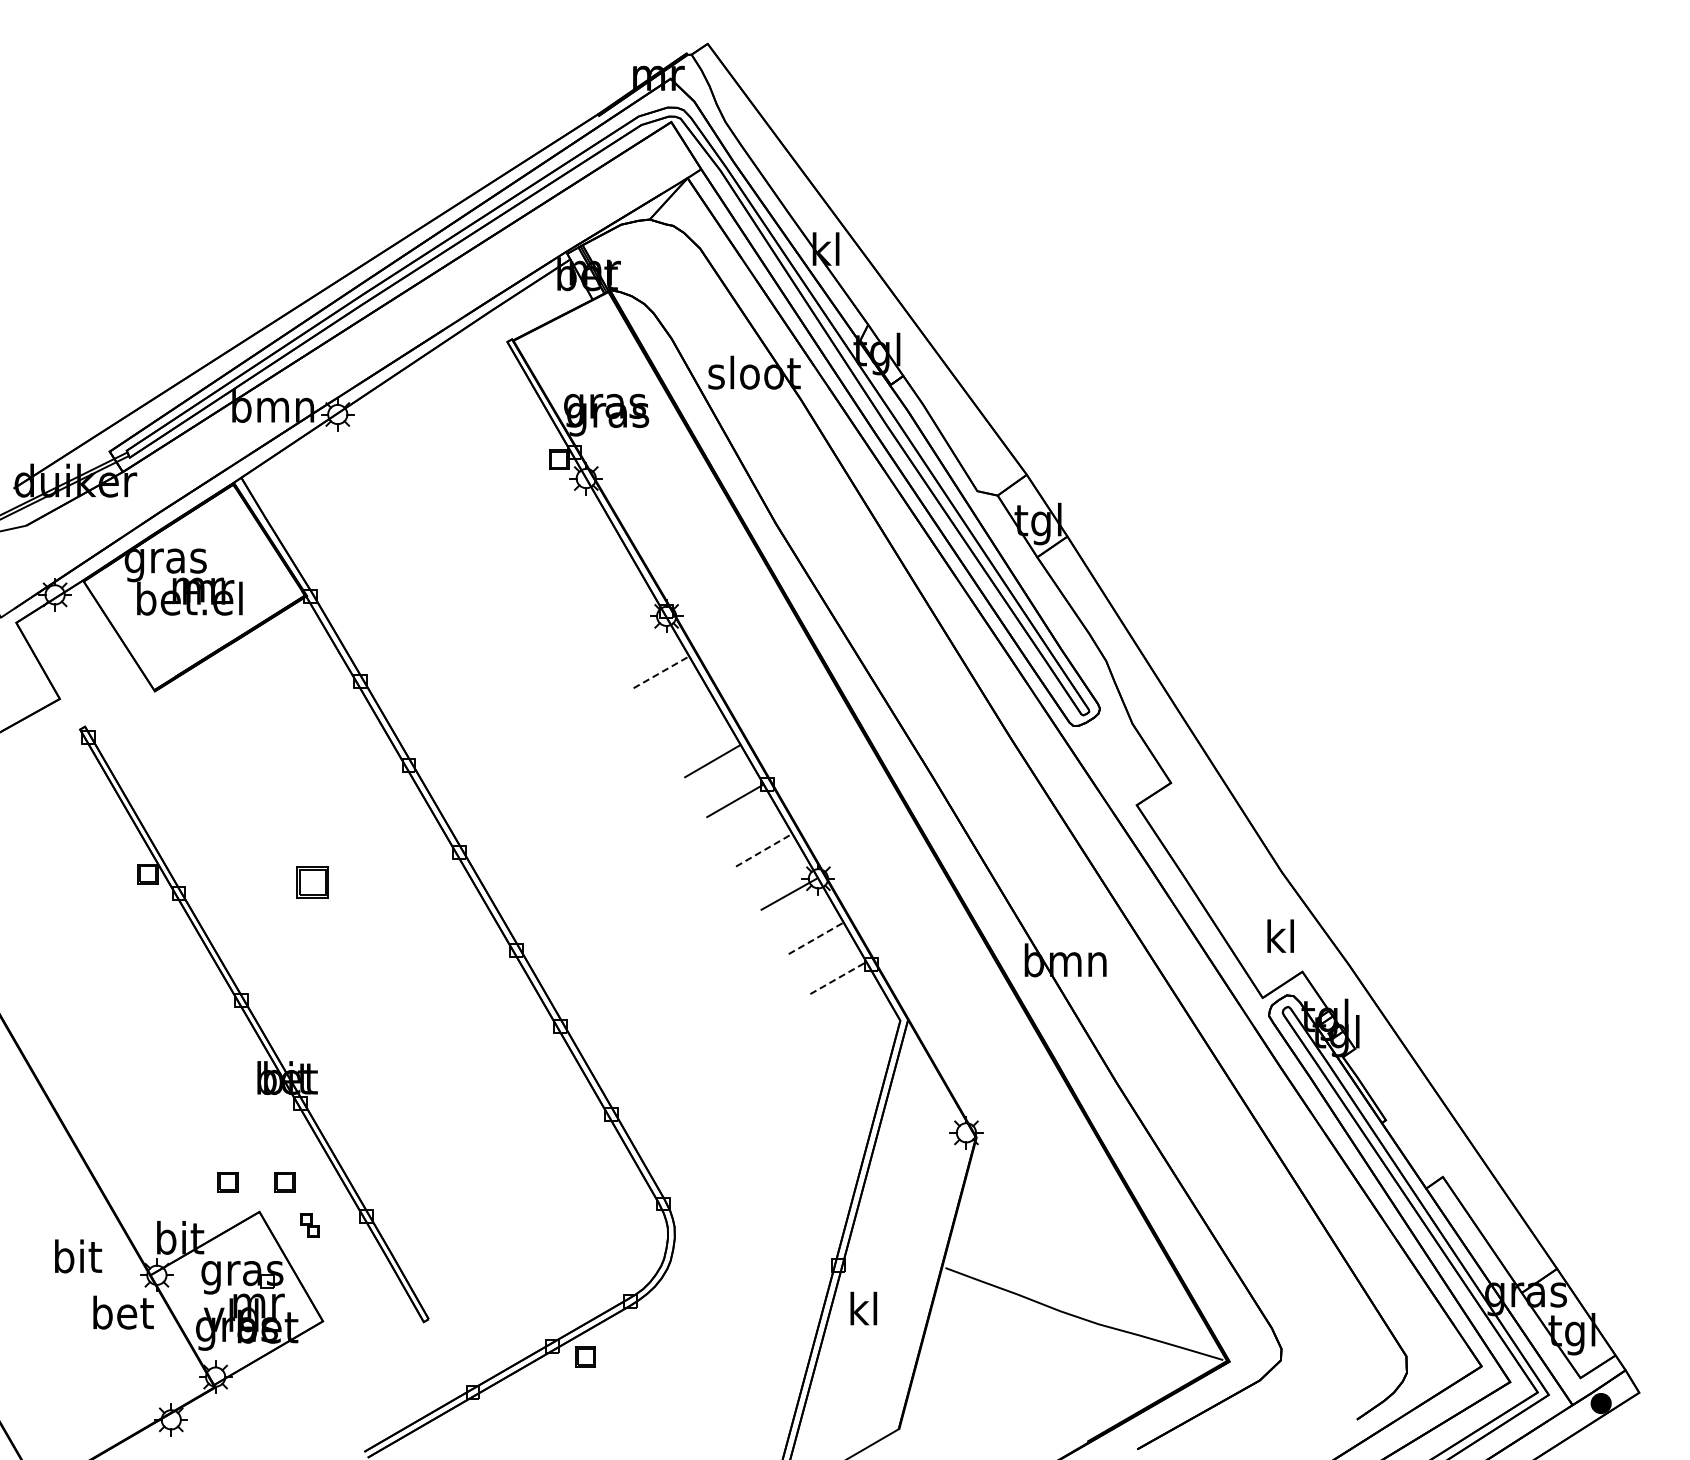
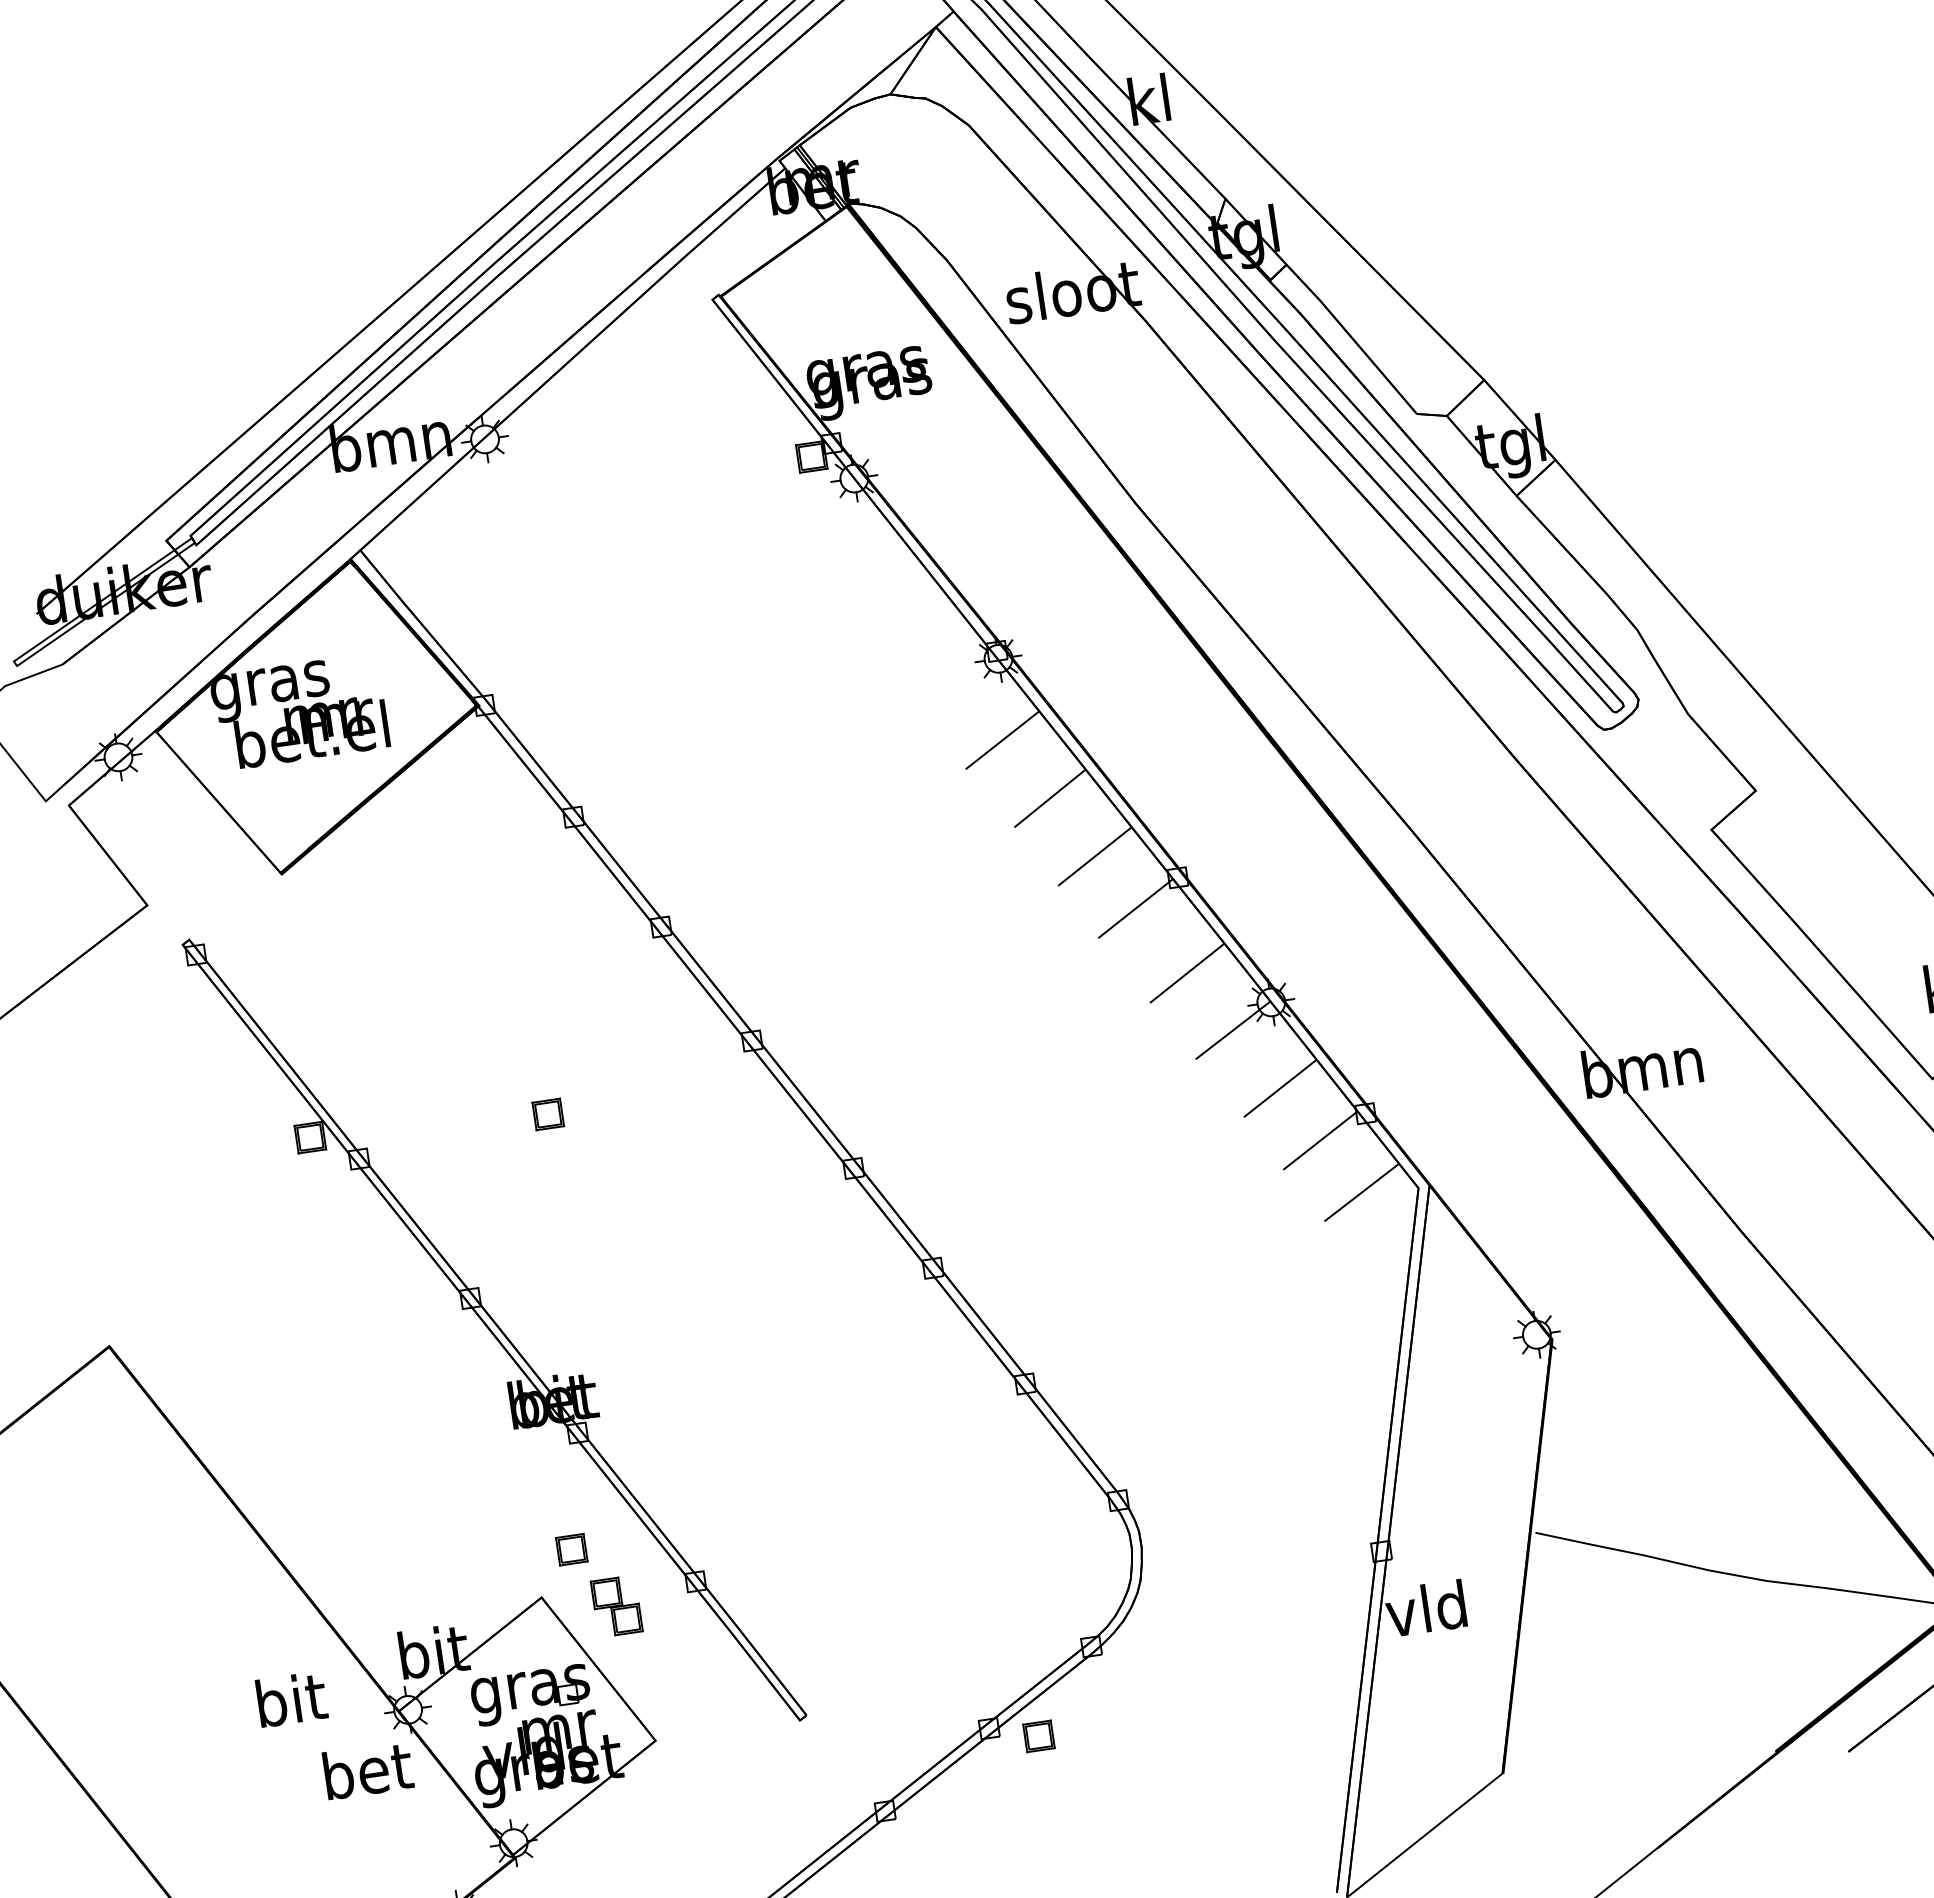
line: (661, 672) -> (1003, 740), dashed -> solid
line: (687, 716) -> (1049, 797), added
line: (764, 850) -> (1188, 973), dashed -> solid
part: (312, 882) -> (547, 1114), size x0.62
line: (816, 938) -> (1281, 1088), dashed -> solid
line: (838, 978) -> (1321, 1140), dashed -> solid
line: (860, 1017) -> (1360, 1192), added
part: (227, 1182) -> (489, 1562), removed
part: (309, 1225) -> (615, 1606), size x1.67
text: (862, 1308) -> (1425, 1608), kl -> vld

